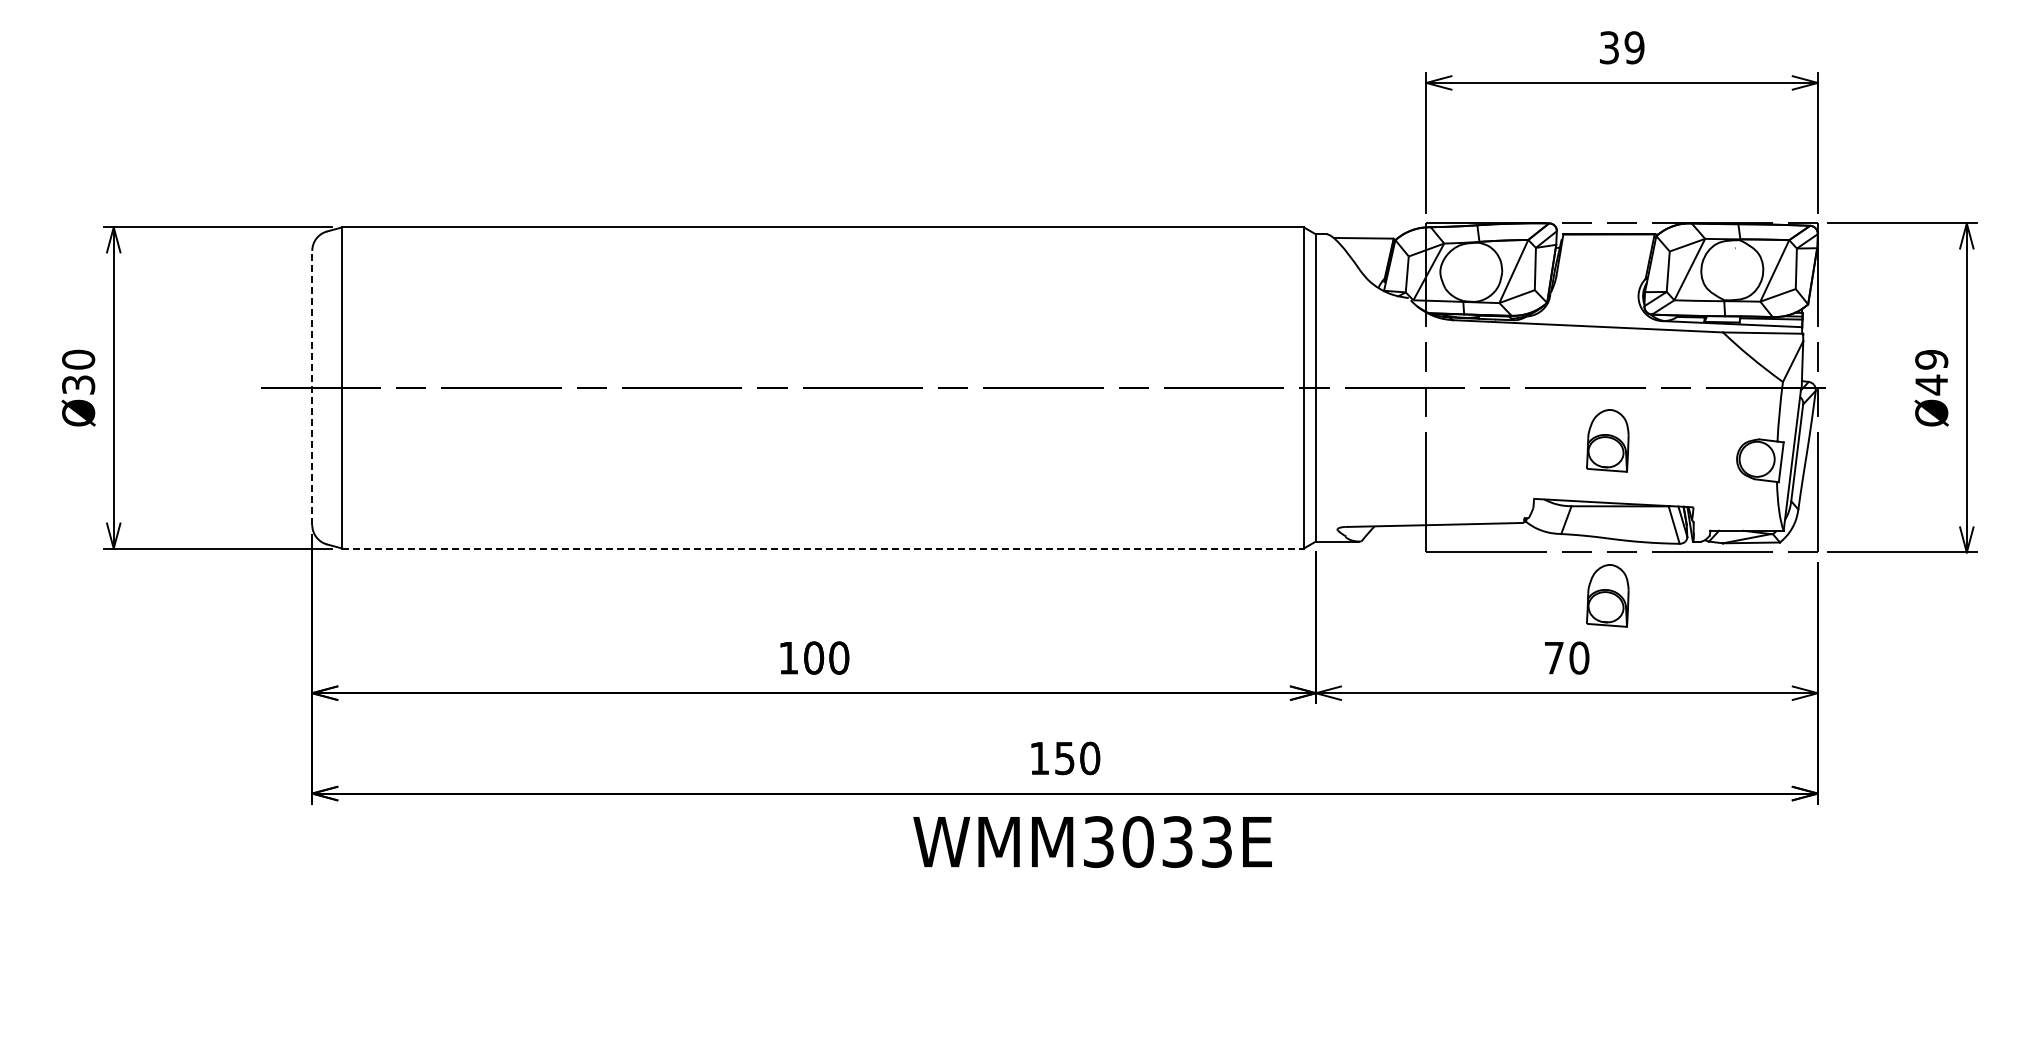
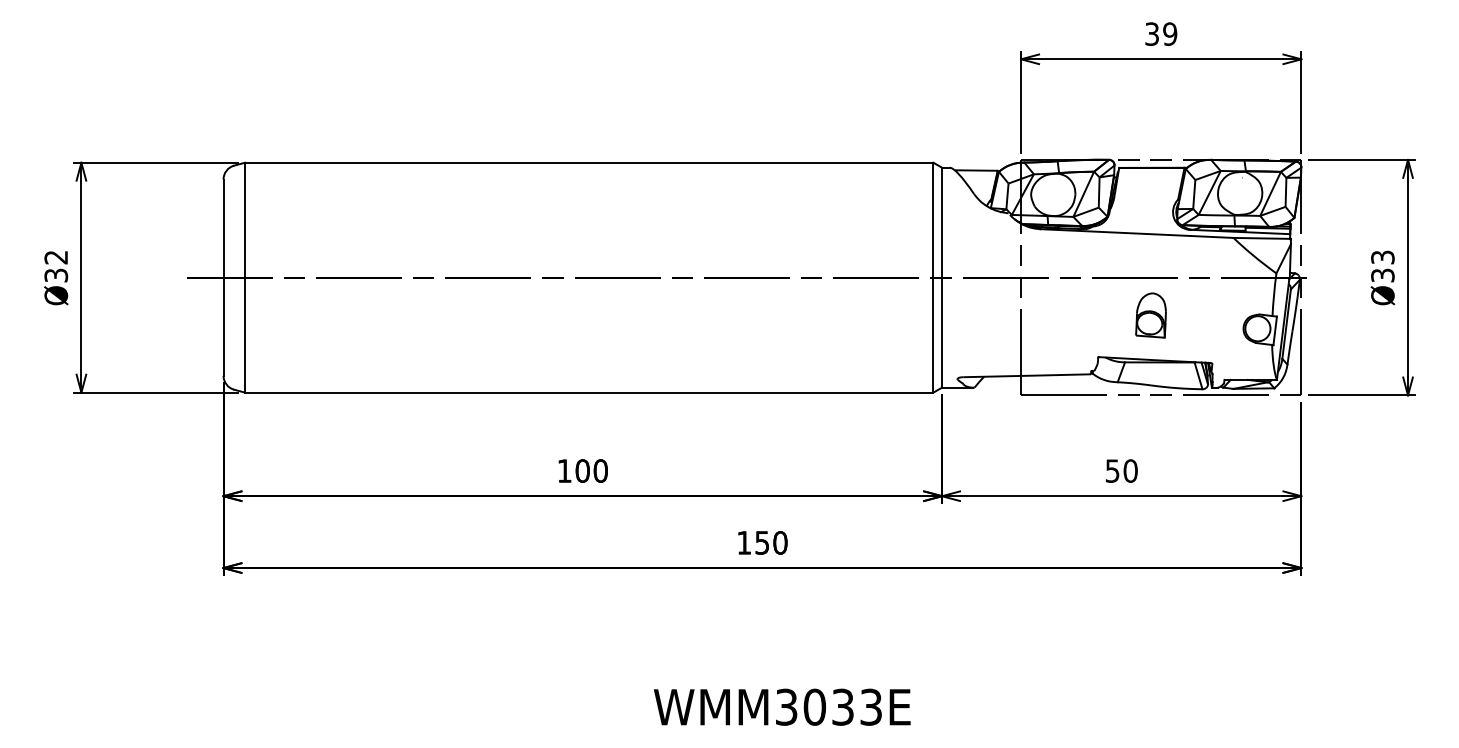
text: (78, 359) -> (56, 257), Ø30 -> Ø32
text: (1931, 372) -> (1382, 266), Ø49 -> Ø33
line: (312, 387) -> (223, 277), dashed -> solid
line: (823, 548) -> (589, 392), dashed -> solid
part: (1607, 595) -> (1150, 426), removed
text: (1553, 658) -> (1112, 471), 70 -> 50
text: (1092, 841) -> (782, 706), moved

